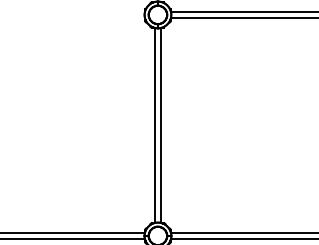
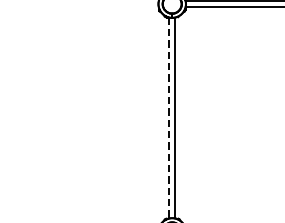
line: (155, 125) -> (169, 118), solid -> dashed

